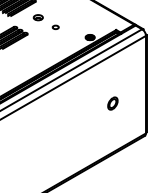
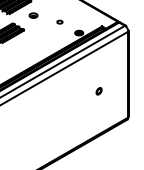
part: (55, 26) -> (59, 21), moved
part: (112, 103) -> (98, 91), size x0.62

